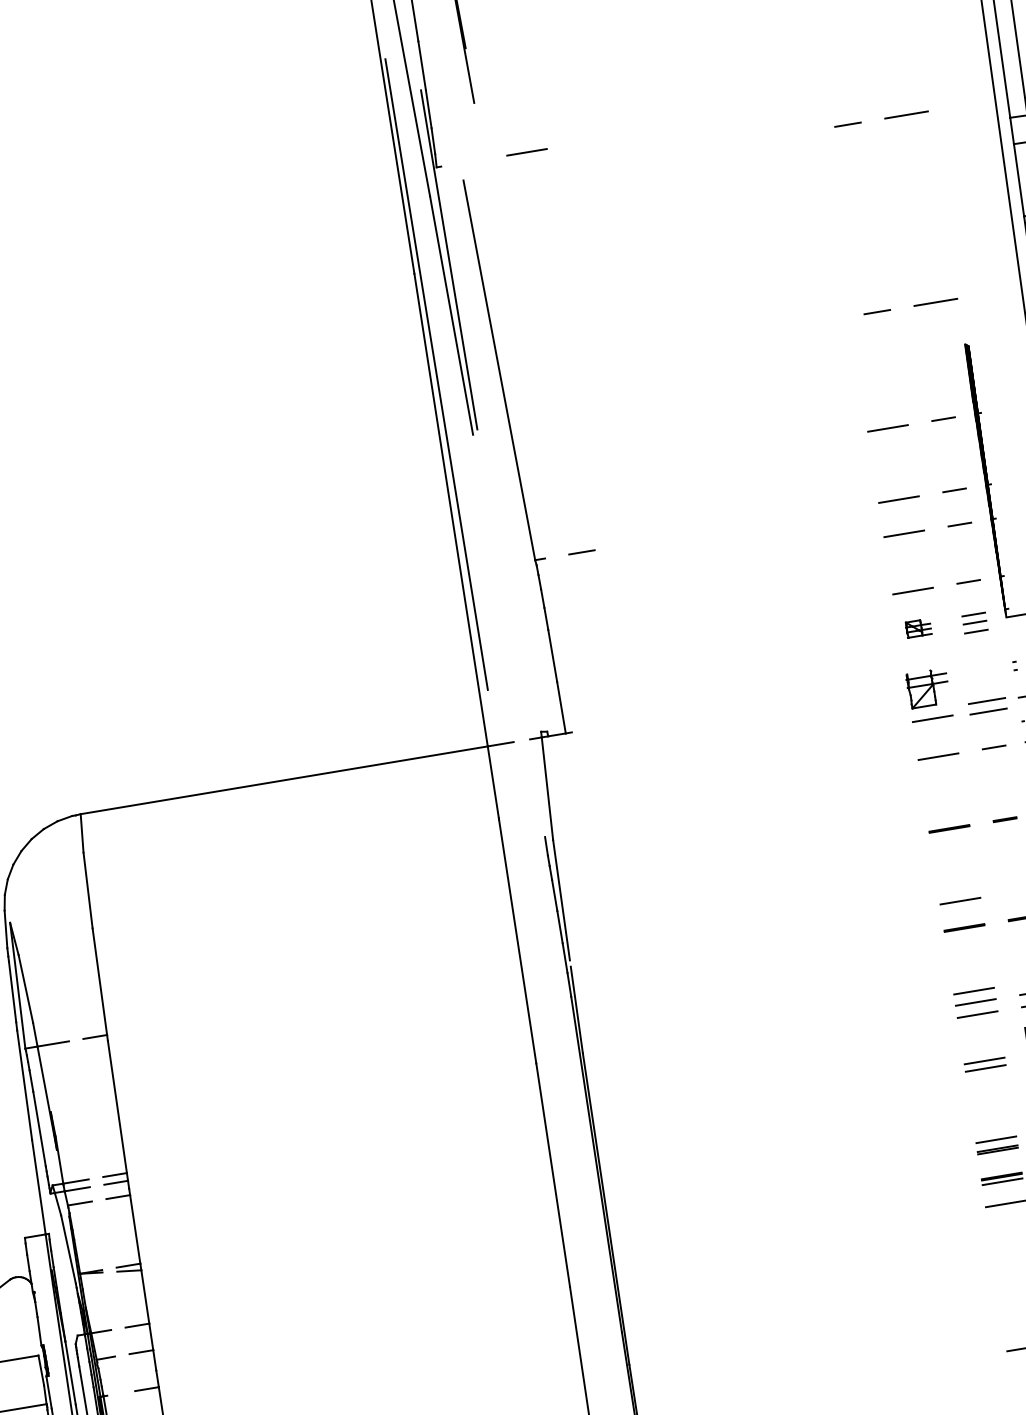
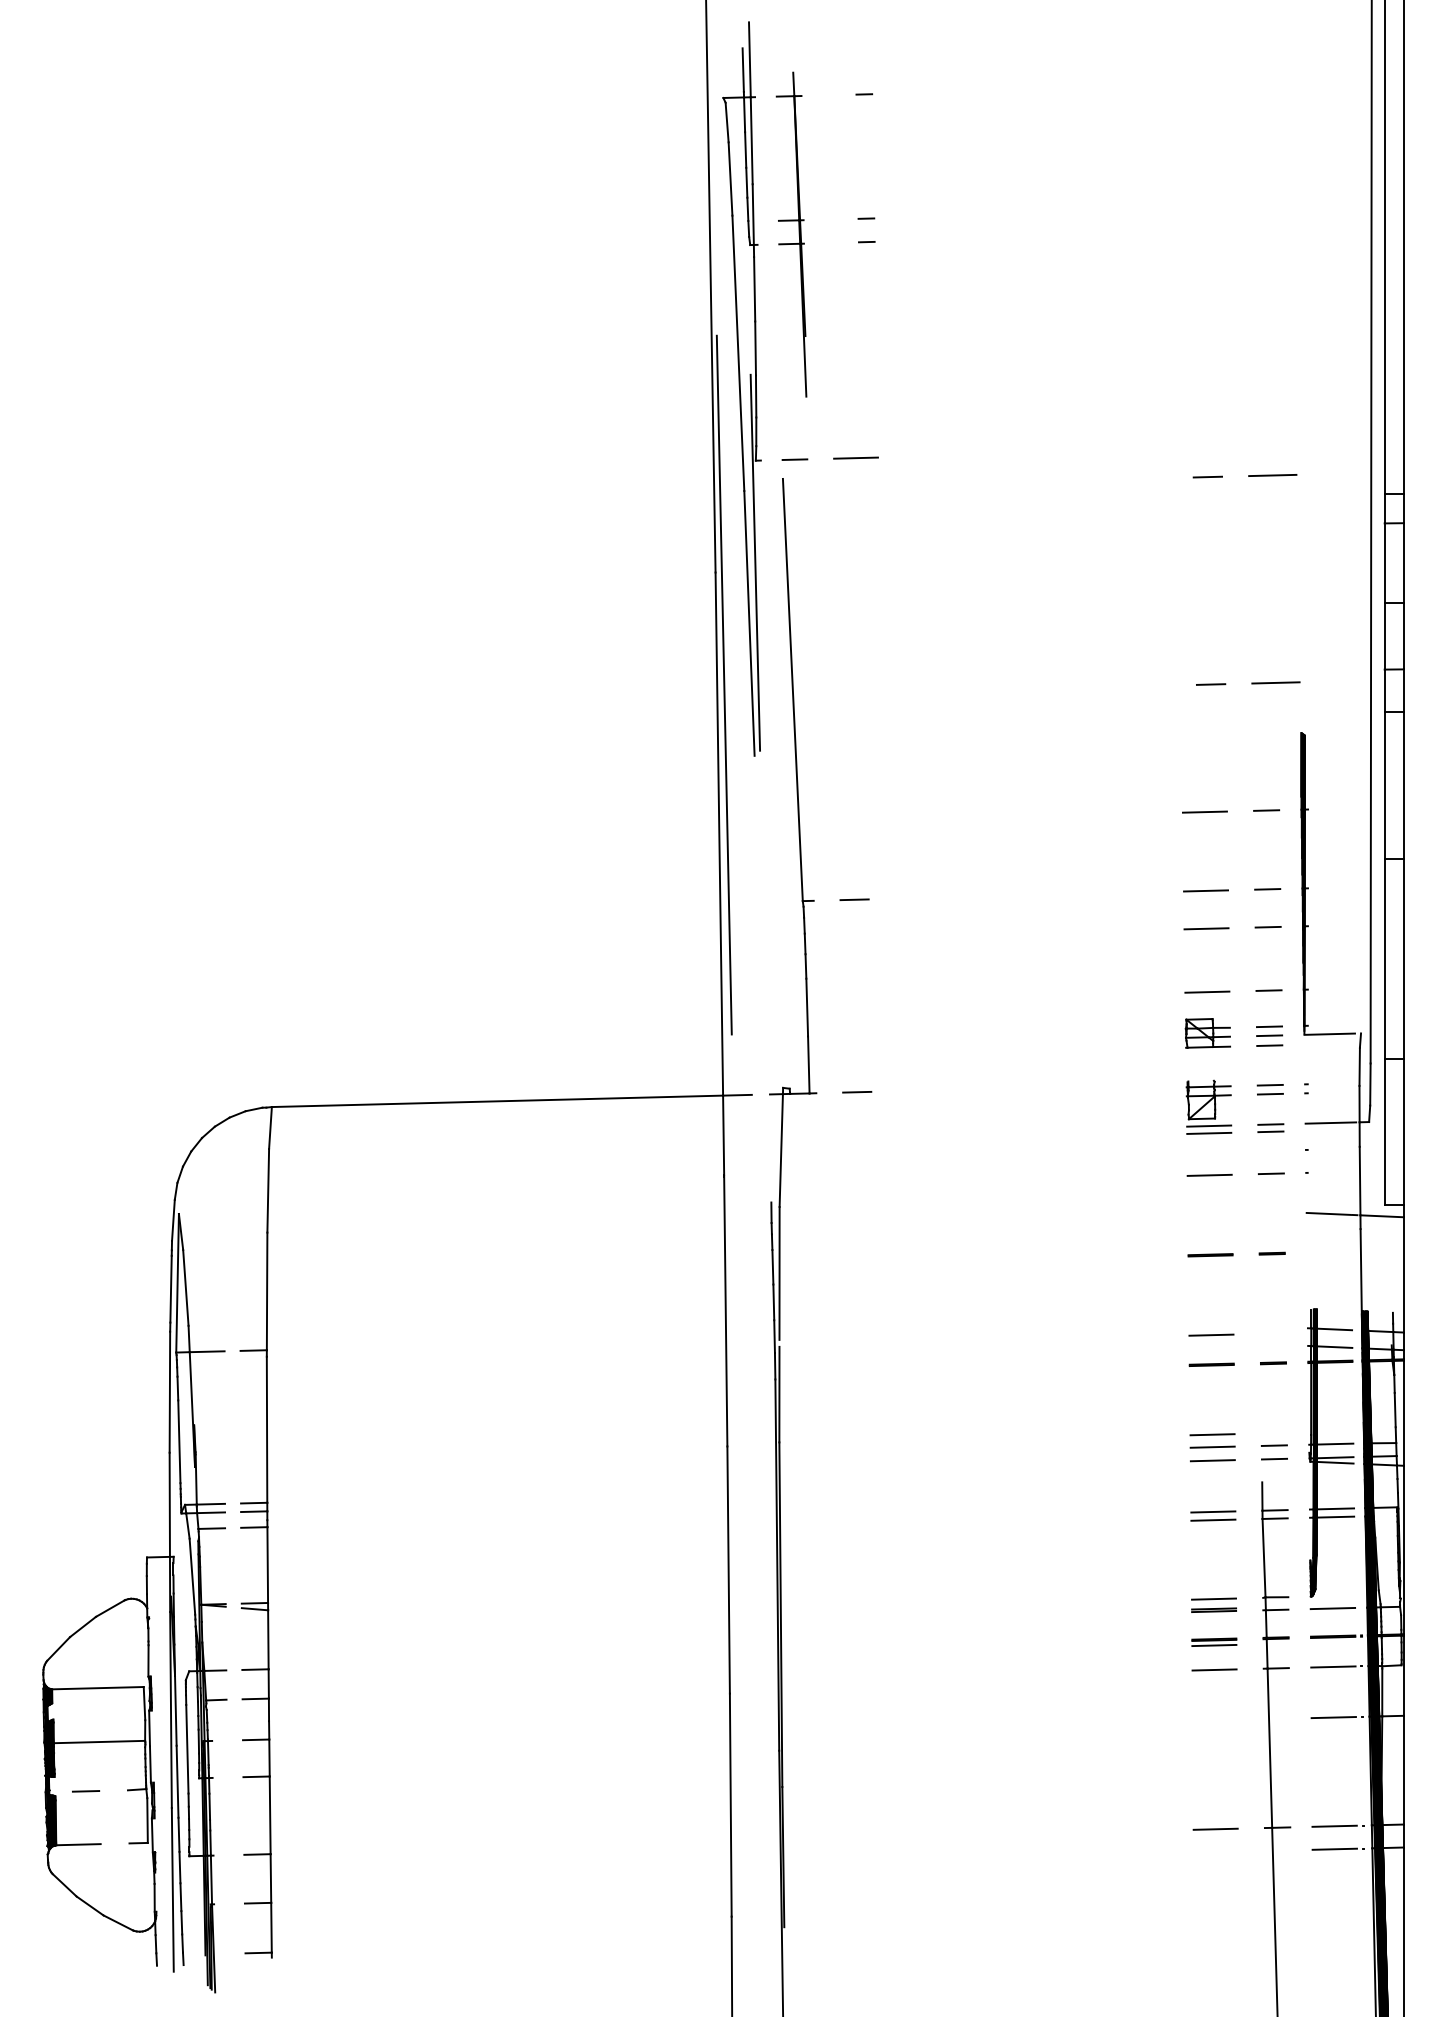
line: (471, 161) -> (794, 459), added
part: (918, 628) -> (1207, 1033), size x1.67
part: (981, 671) -> (1269, 1089), added
part: (987, 705) -> (1270, 1127), size x0.62
line: (931, 711) -> (1209, 1125), added
line: (608, 725) -> (857, 1091), added

